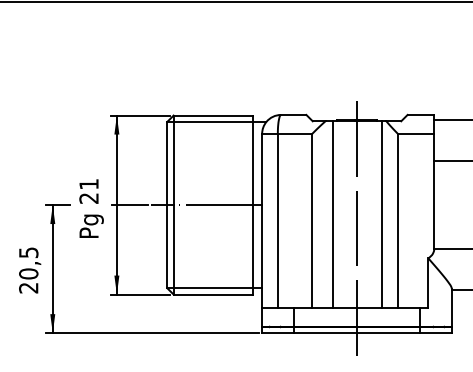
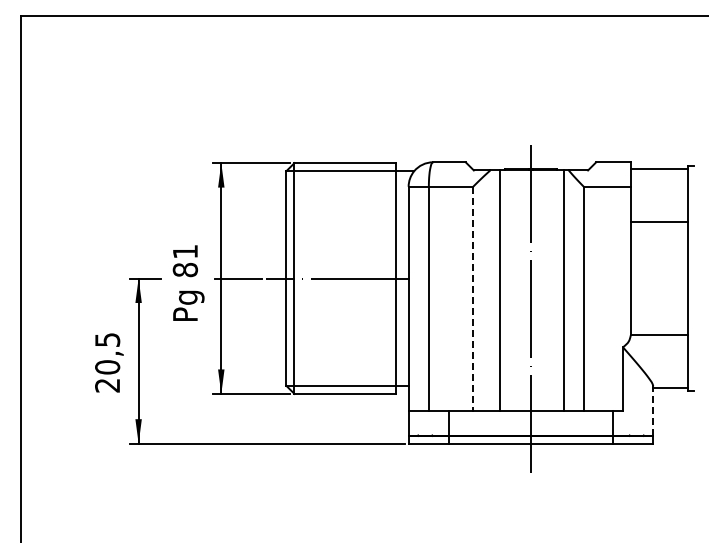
text: (89, 198) -> (185, 269), 21 -> 81
line: (312, 221) -> (473, 299), solid -> dashed
line: (452, 308) -> (653, 411), solid -> dashed

